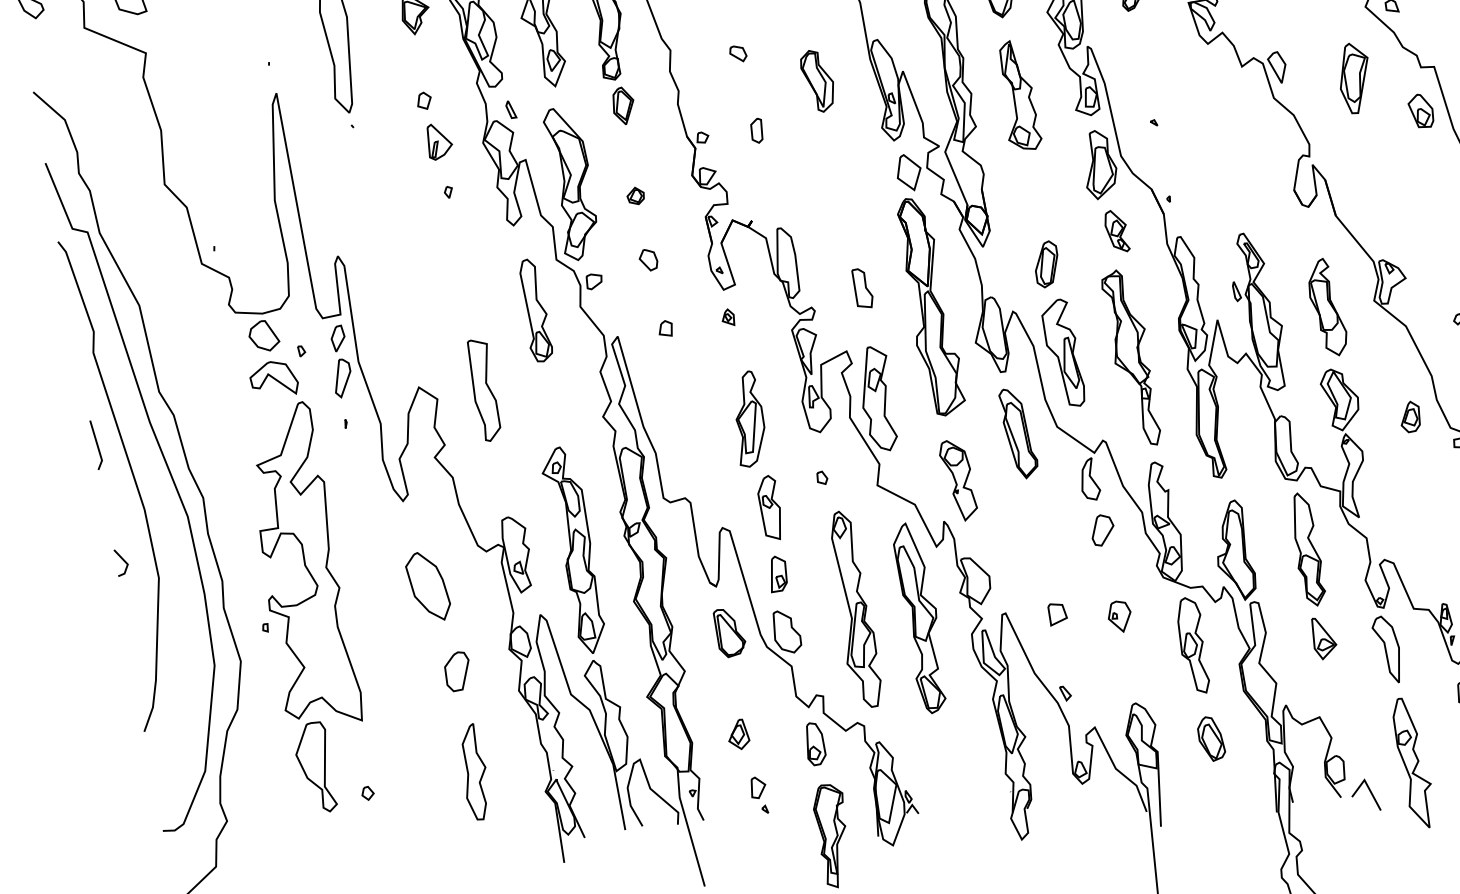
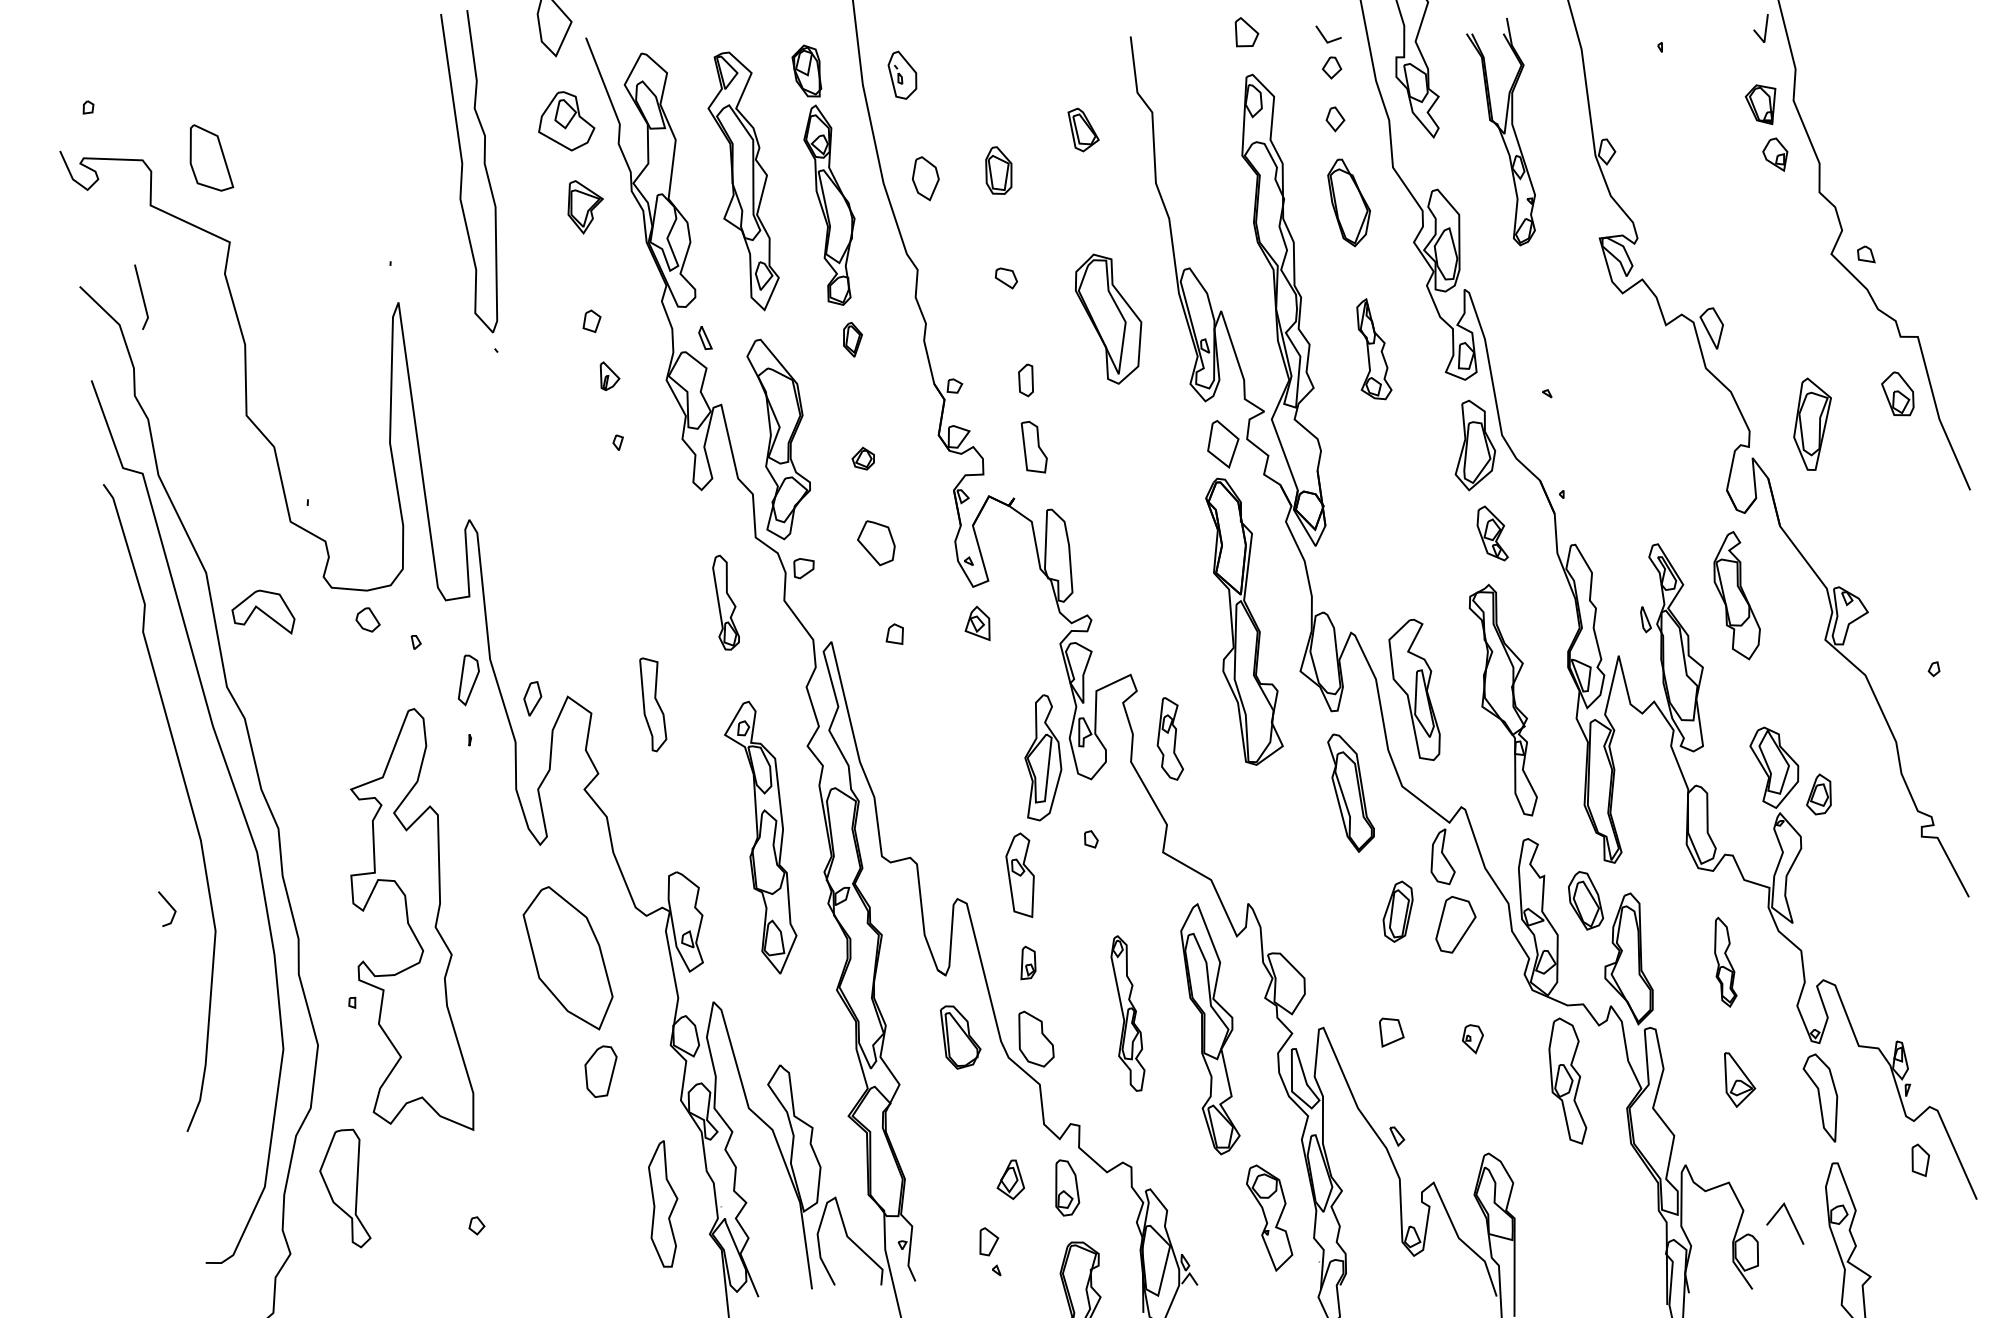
part: (1354, 77) -> (1812, 423), moved
part: (817, 80) -> (1108, 318), size x1.6
part: (1020, 94) -> (1374, 348), size x0.7
part: (623, 105) -> (852, 339), size x0.7
part: (439, 142) -> (609, 376), size x0.6
part: (648, 260) -> (876, 543), size x1.6
part: (1046, 264) -> (1397, 911), moved
part: (861, 288) -> (1033, 447), moved
part: (1327, 307) -> (1736, 595), moved
part: (535, 310) -> (725, 602), size x0.7
part: (728, 316) -> (977, 622), size x1.6
part: (263, 335) -> (367, 619), size x0.6
part: (337, 338) -> (532, 698), moved
part: (274, 377) -> (263, 611), moved
part: (483, 390) -> (652, 704), size x0.7
part: (879, 398) -> (1170, 738), size x0.6
part: (1410, 417) -> (1818, 794), moved
part: (750, 418) -> (1043, 757), moved
line: (96, 444) -> (141, 296), moved
part: (958, 480) -> (1269, 1217), moved
part: (1103, 530) -> (1456, 924), size x1.4
part: (1309, 549) -> (1725, 962), size x0.6
part: (573, 550) -> (760, 837), moved
part: (778, 573) -> (1028, 962), size x0.7
part: (427, 585) -> (567, 957), size x1.6
part: (855, 609) -> (1127, 1013), size x0.6
part: (1119, 617) -> (1472, 1039), size x0.7
part: (738, 734) -> (1010, 1179), moved
part: (1211, 738) -> (1586, 900), moved
part: (316, 767) -> (345, 1188), moved
part: (475, 771) -> (663, 1203), moved
line: (1370, 793) -> (1791, 1221), moved

